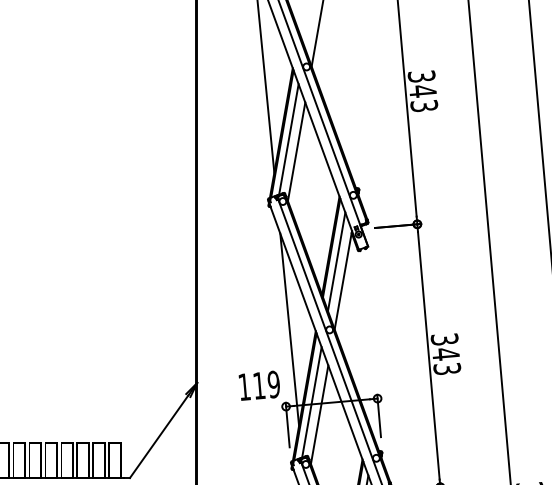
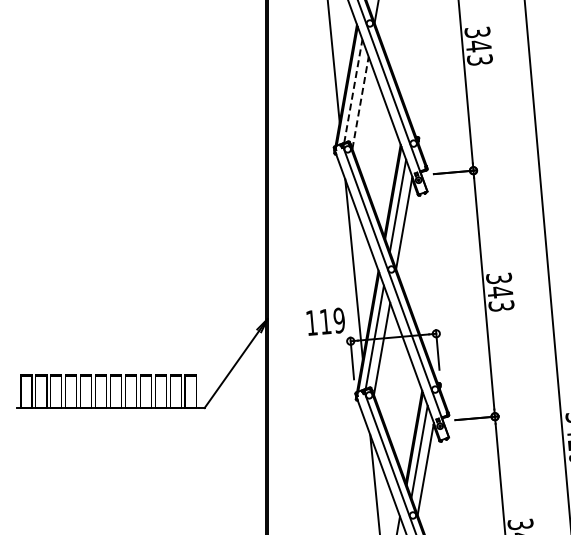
line: (289, 138) -> (353, 90), solid -> dashed
line: (296, 151) -> (360, 102), solid -> dashed

